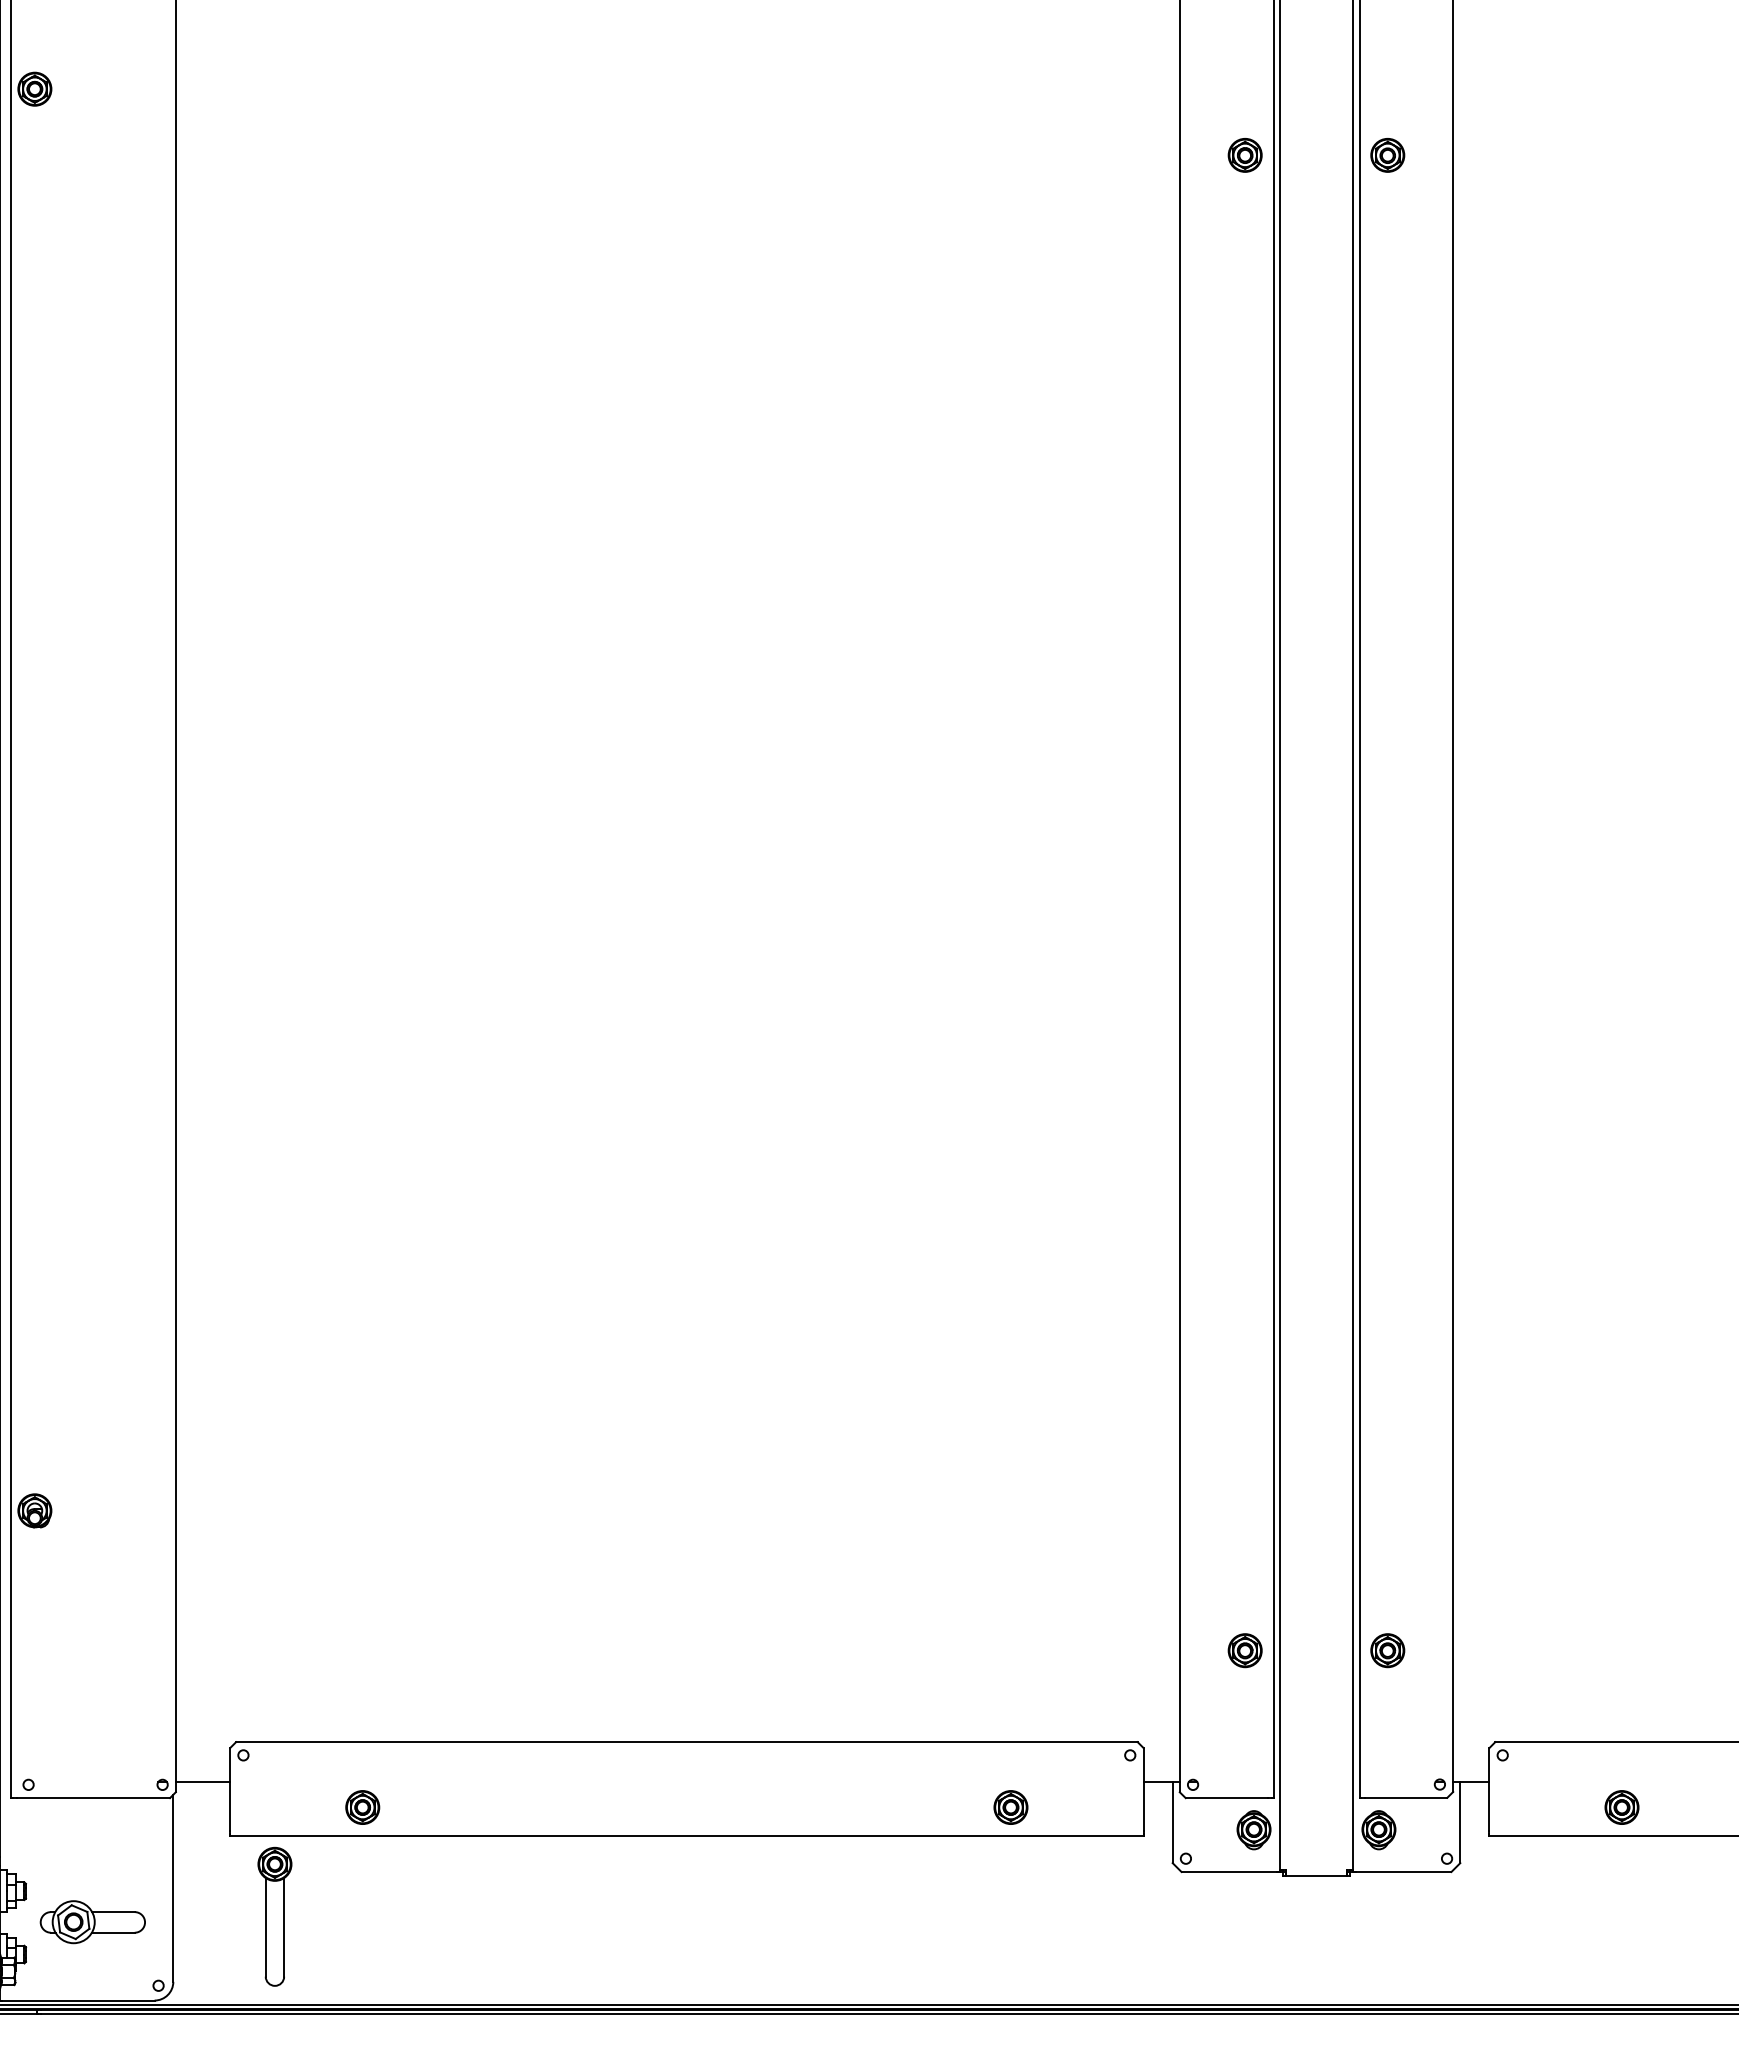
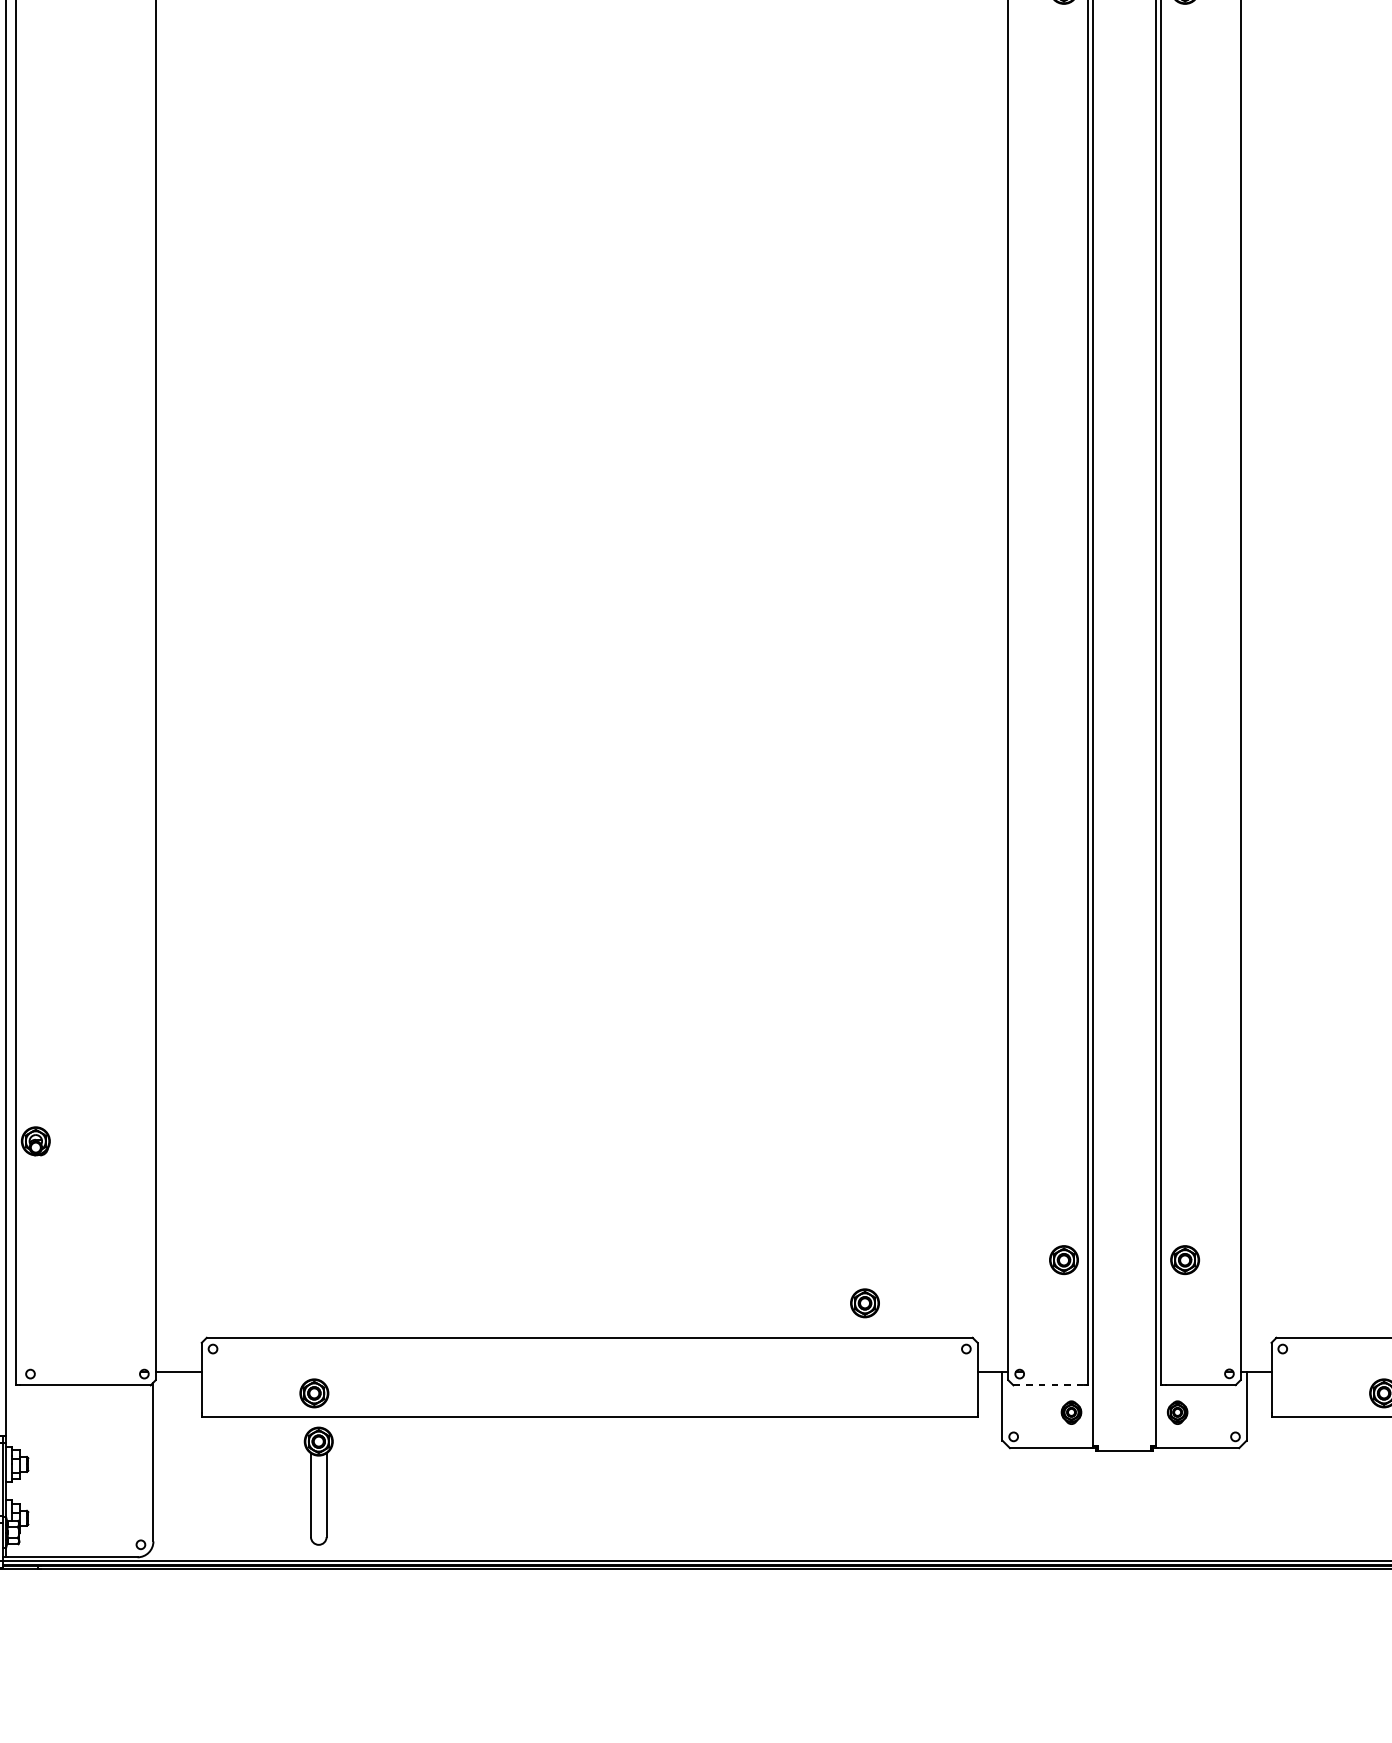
line: (1227, 1798) -> (1048, 1385), solid -> dashed
part: (1010, 1807) -> (864, 1303), moved
part: (1253, 1830) -> (1071, 1412), size x0.7
part: (1378, 1830) -> (1177, 1412), size x0.7
part: (274, 1916) -> (318, 1485), moved
part: (92, 1922) -> (84, 1491), removed

